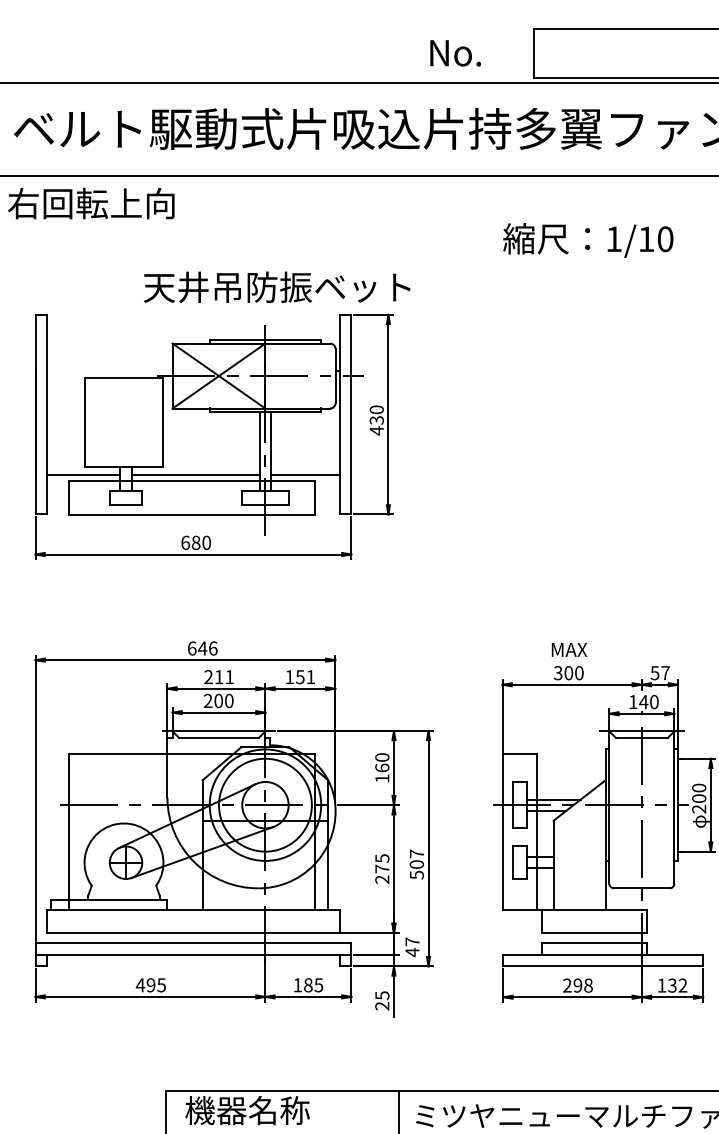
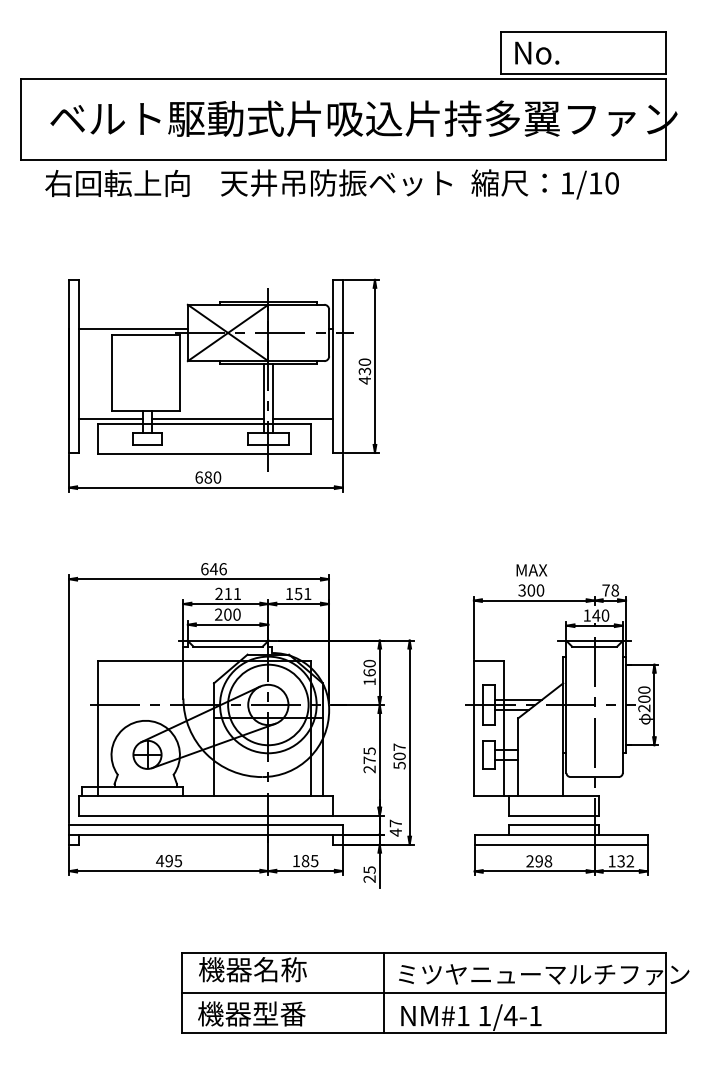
text: (455, 52) -> (537, 52), moved
text: (587, 240) -> (544, 184), moved
text: (277, 286) -> (336, 182), moved
line: (109, 370) -> (133, 328), added
text: (660, 673) -> (610, 590), 57 -> 78

